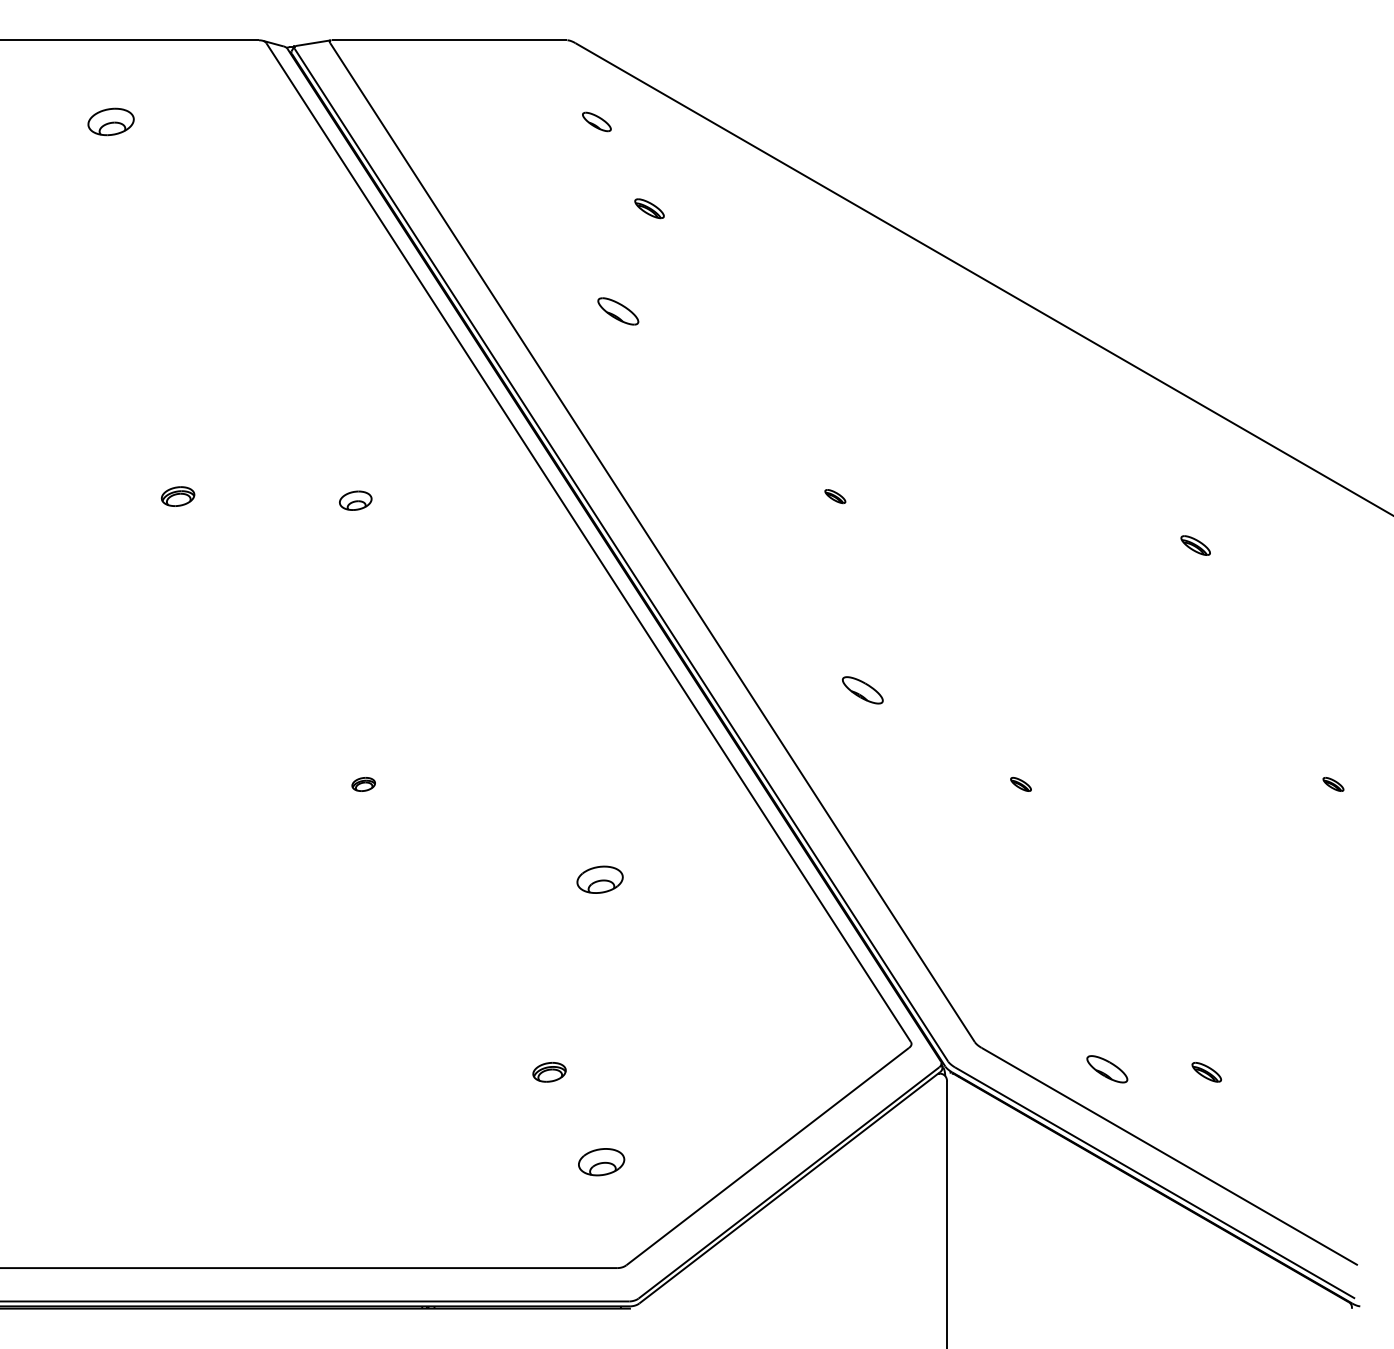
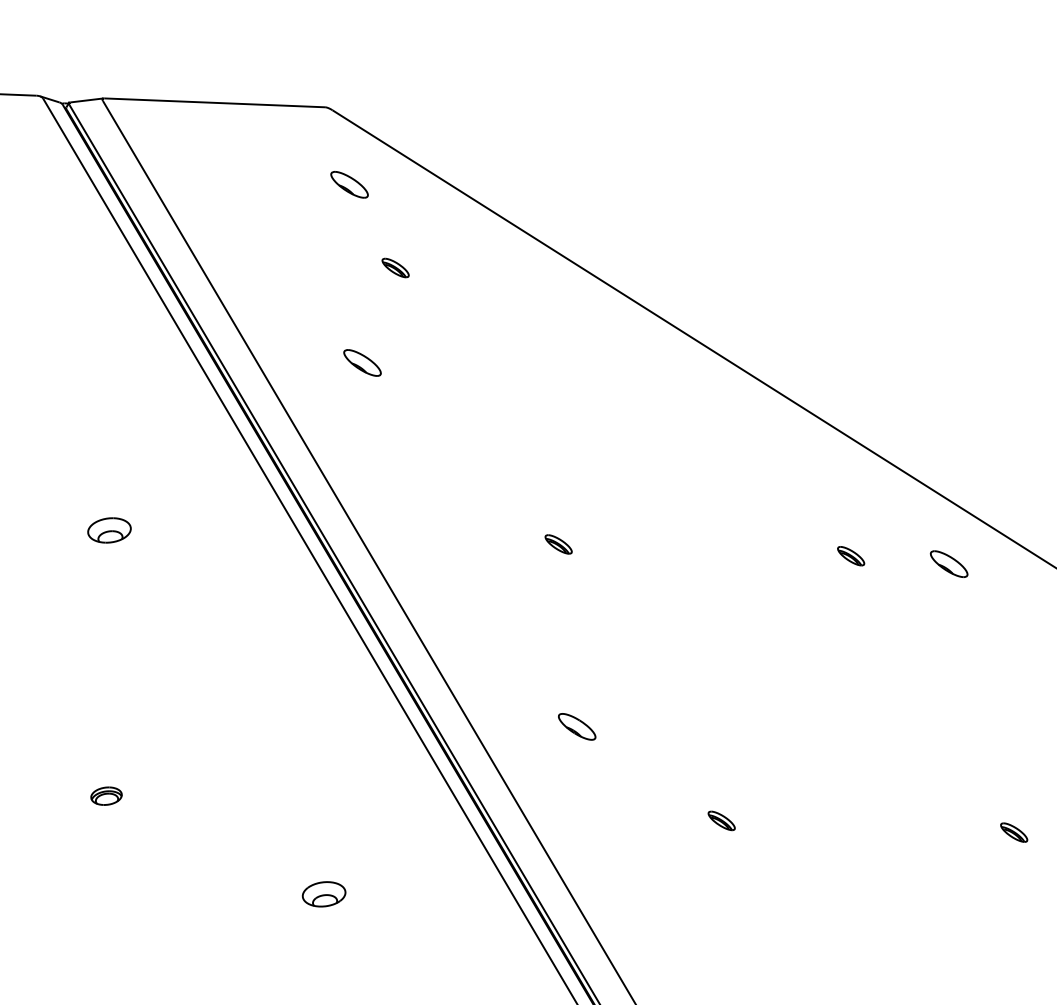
part: (596, 121) -> (349, 184), size x1.43
part: (835, 496) -> (558, 544), size x1.43
part: (355, 500) -> (109, 530), size x1.43
part: (1252, 500) -> (949, 563), added
part: (1195, 545) -> (850, 556), moved
part: (363, 784) -> (106, 796), size x1.43
part: (1020, 784) -> (721, 820), size x1.43
part: (1333, 784) -> (1014, 832), size x1.43

